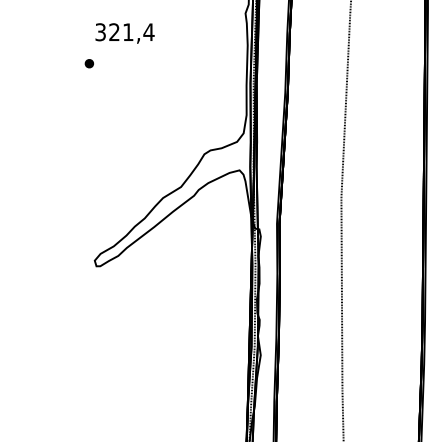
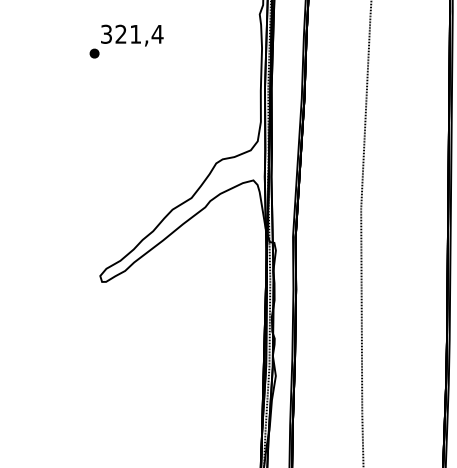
part: (89, 63) -> (94, 53), moved

